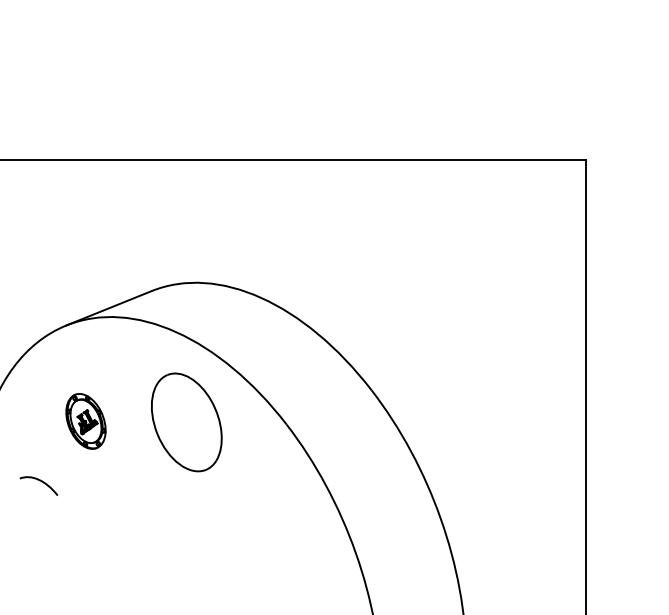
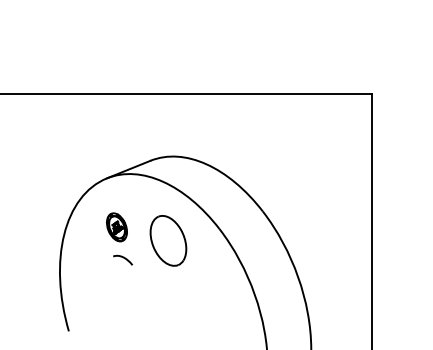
part: (186, 421) -> (168, 240), moved
curve: (40, 482) -> (123, 258), moved

